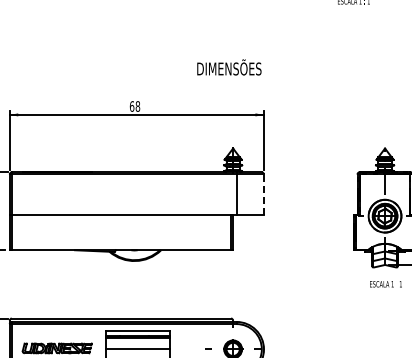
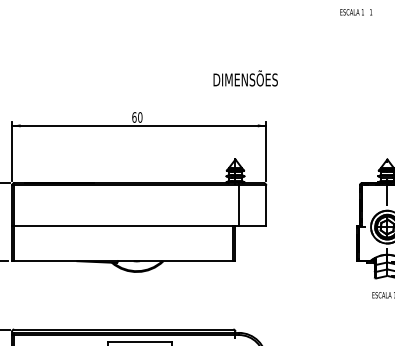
text: (229, 67) -> (245, 78), moved
text: (137, 106) -> (139, 117), 68 -> 60
line: (264, 194) -> (266, 205), dashed -> solid

